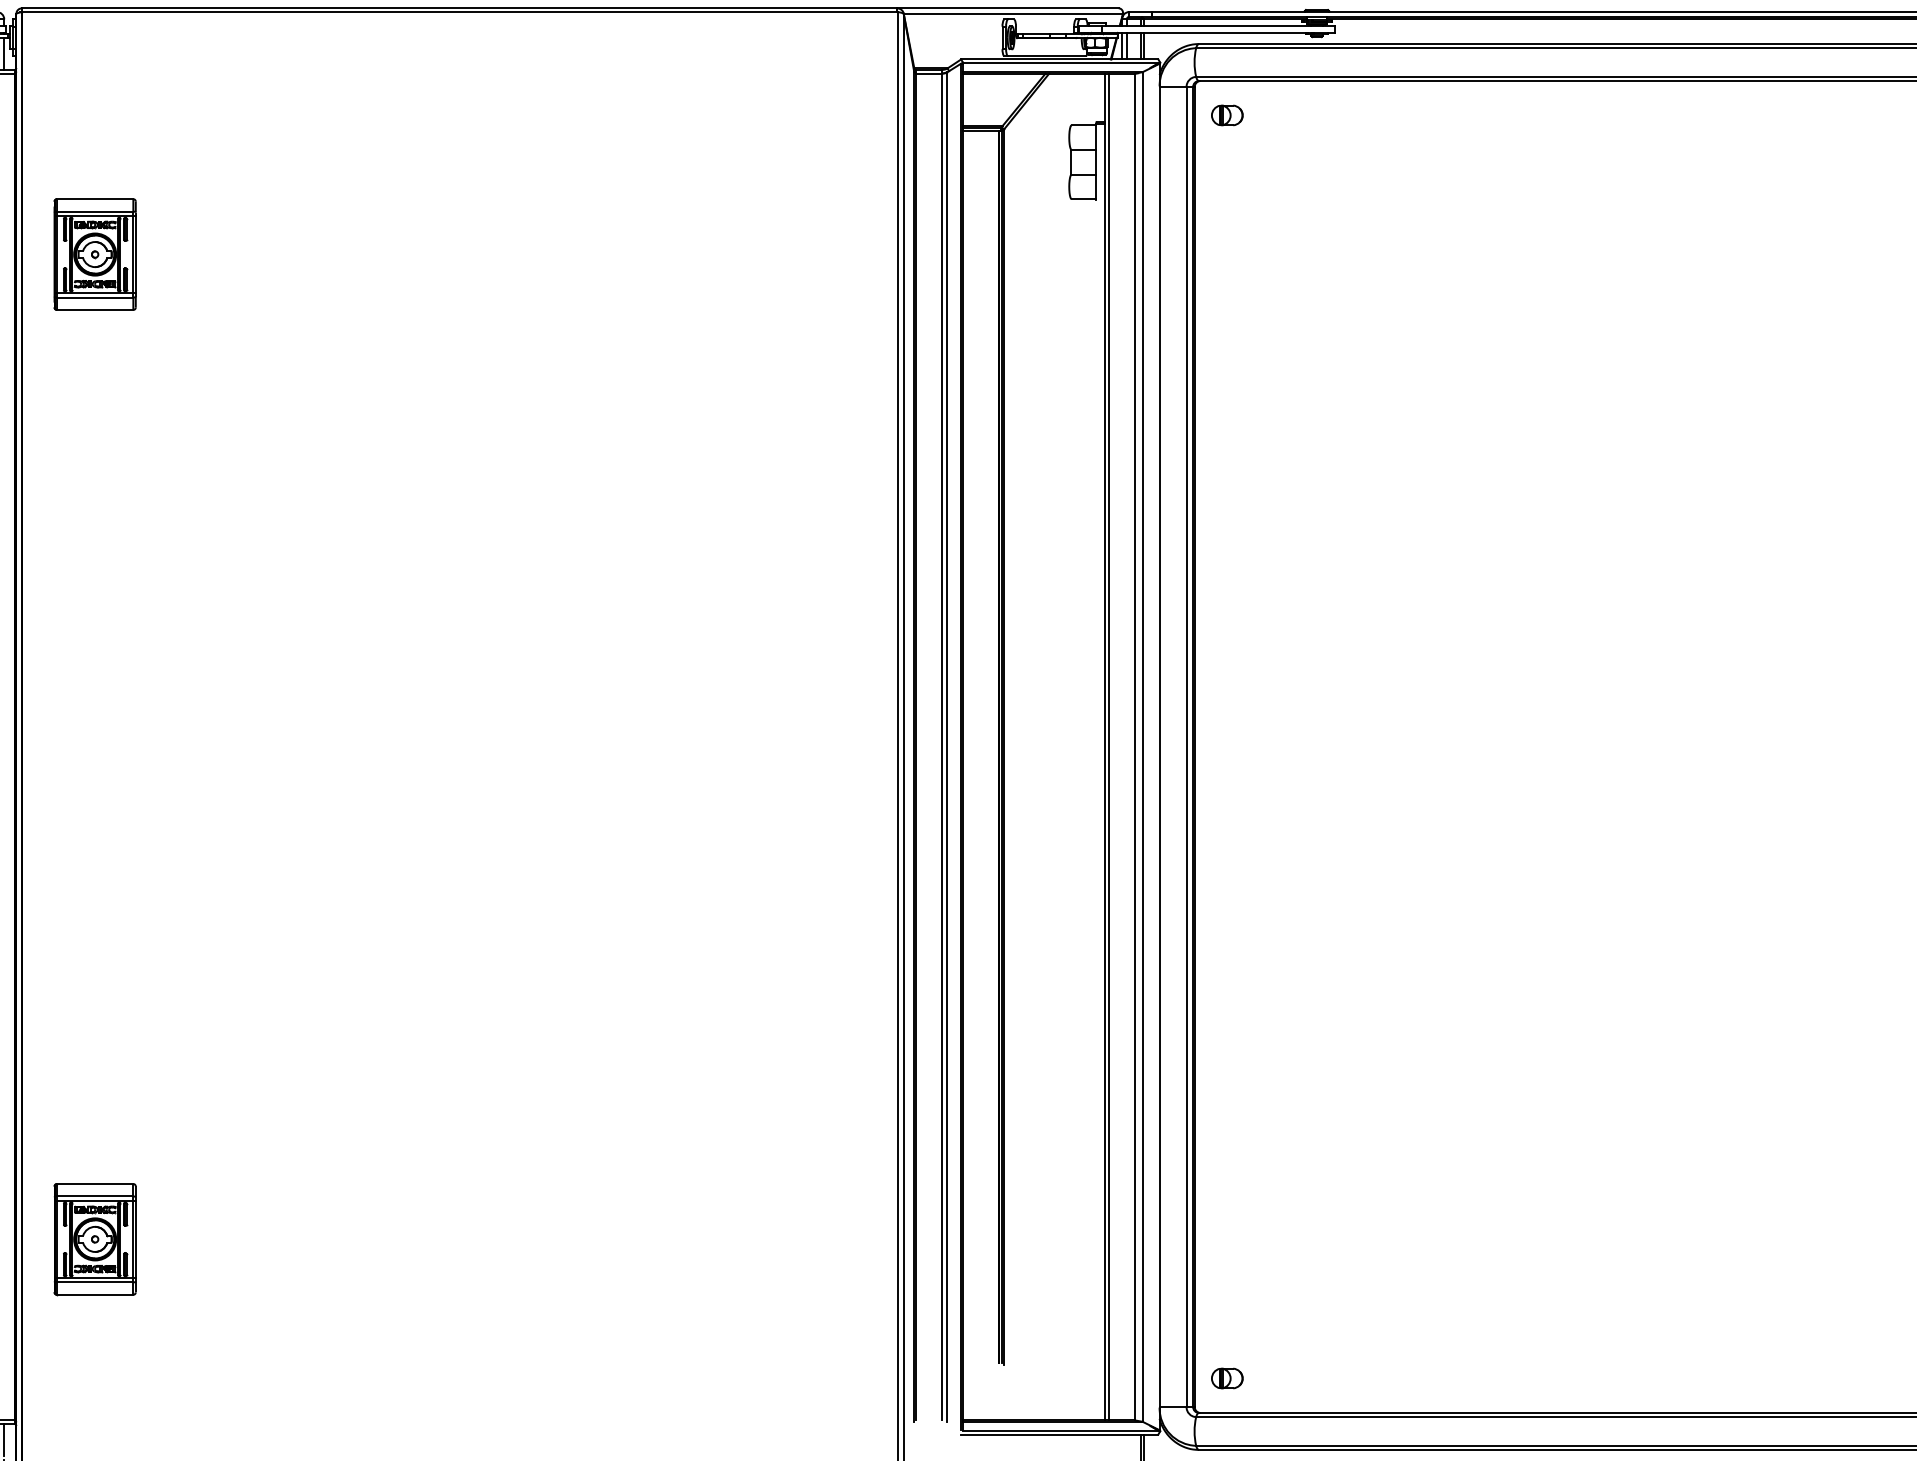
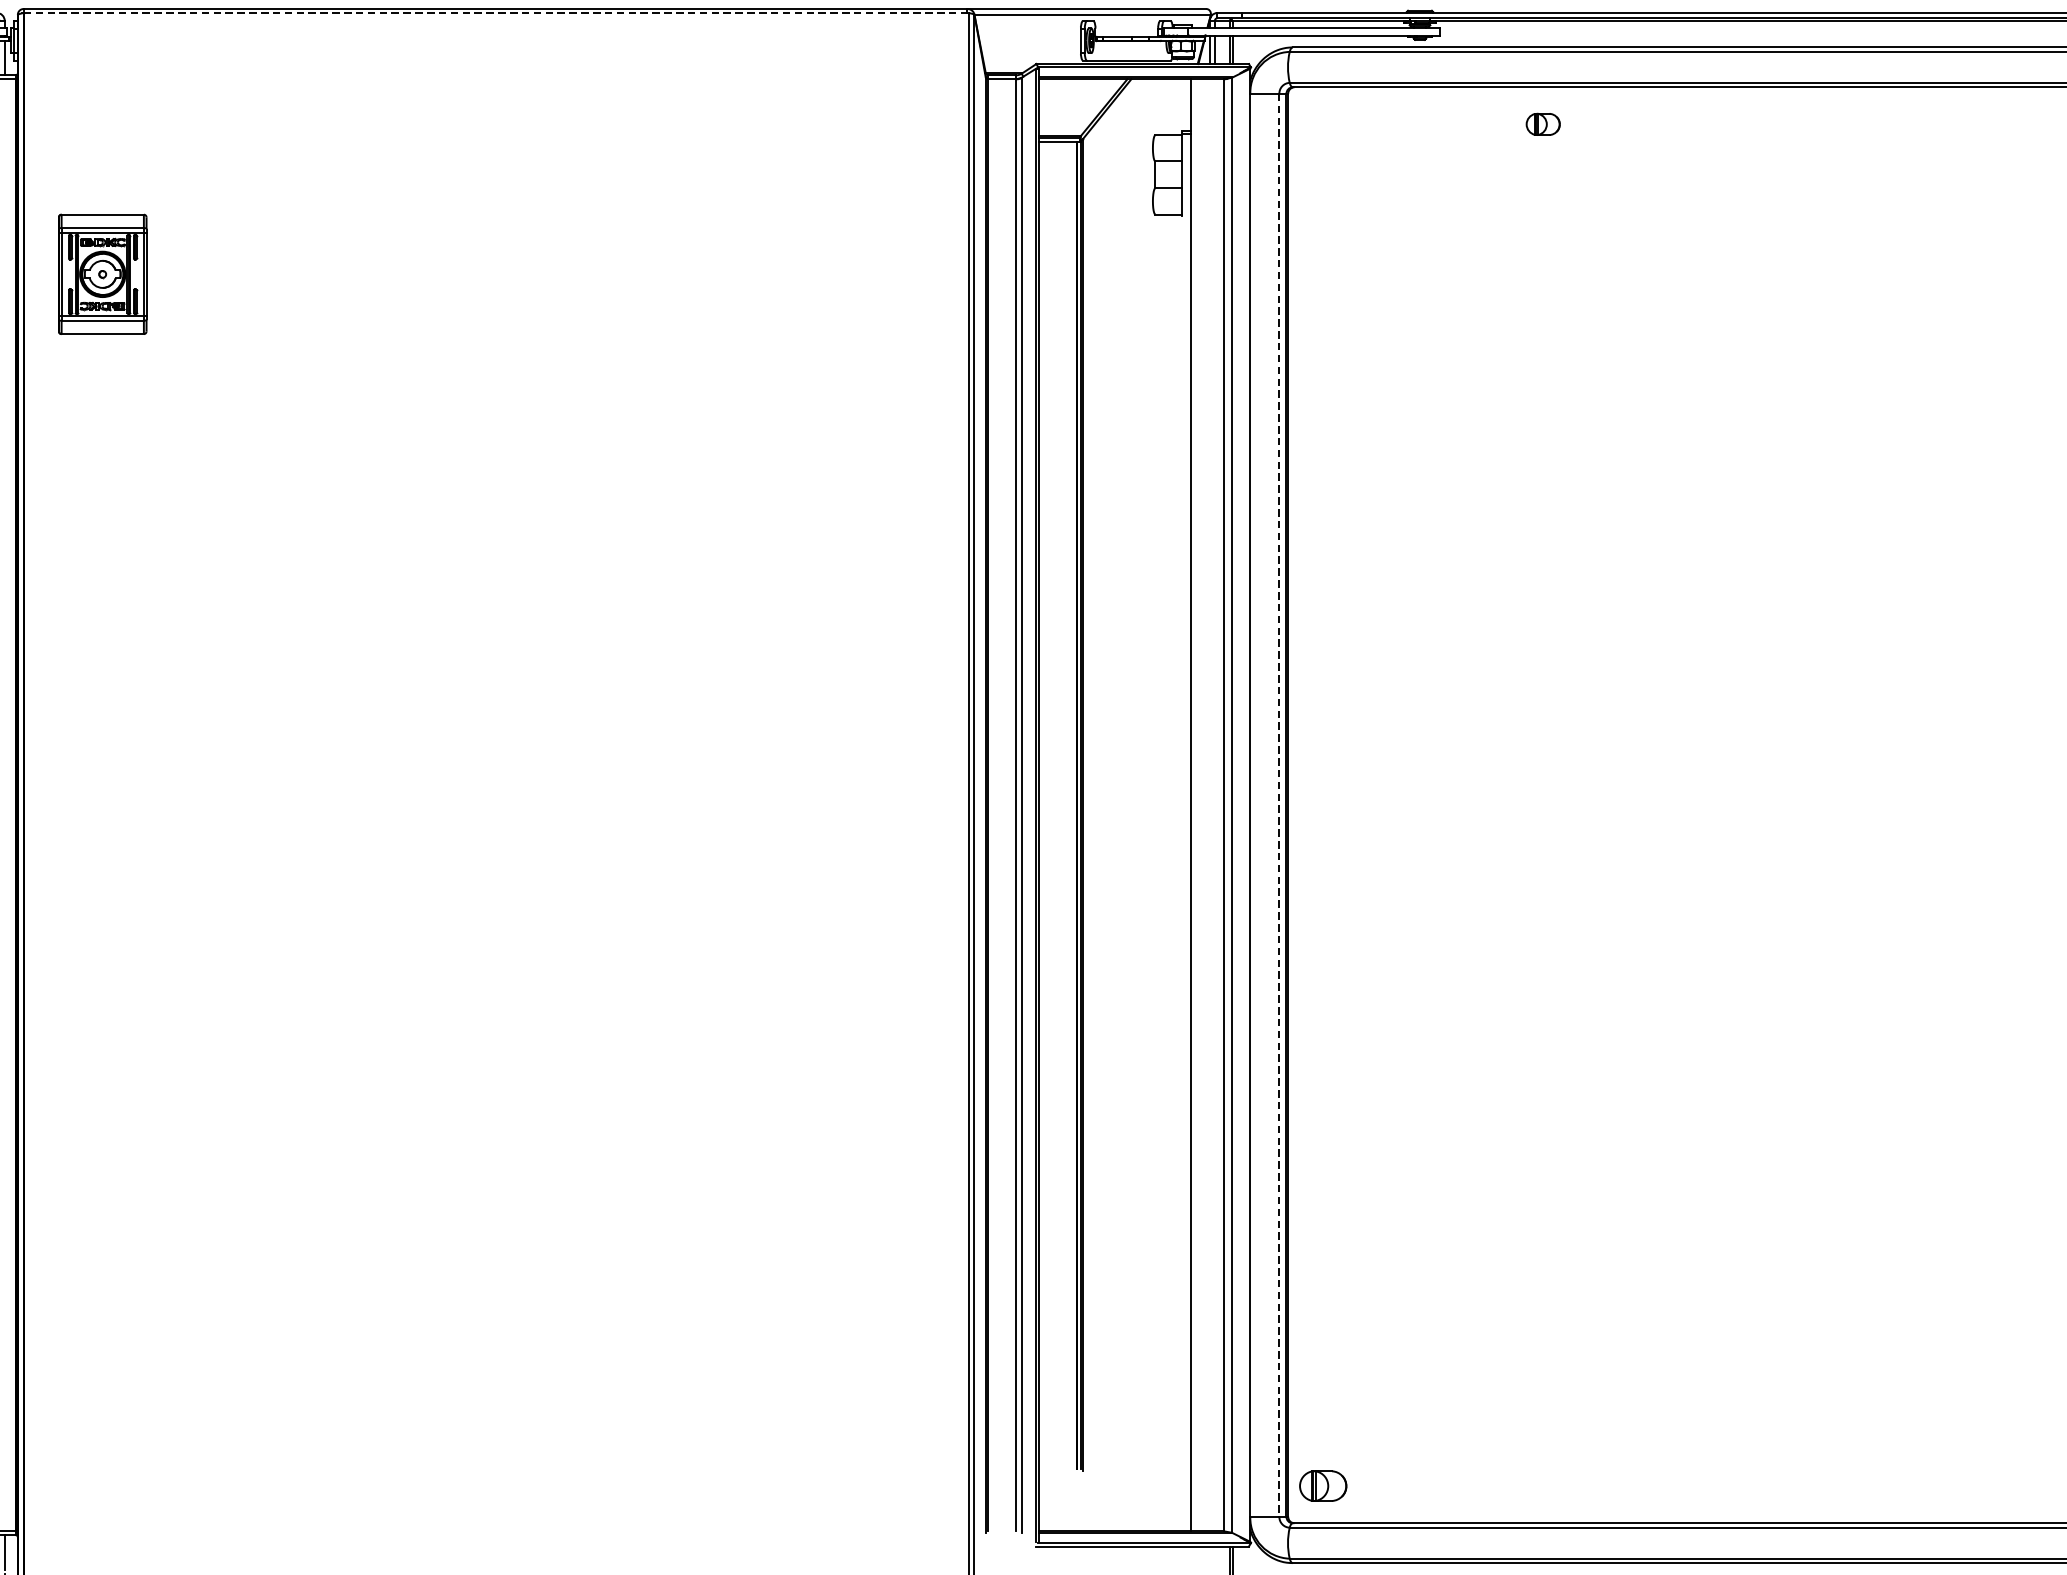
line: (460, 12) -> (496, 13), solid -> dashed
part: (1227, 115) -> (1543, 124), moved
line: (1109, 746) -> (1196, 804), removed
line: (1186, 746) -> (1279, 804), solid -> dashed
part: (94, 1239) -> (102, 1336), removed
part: (1227, 1378) -> (1323, 1486), size x1.4

